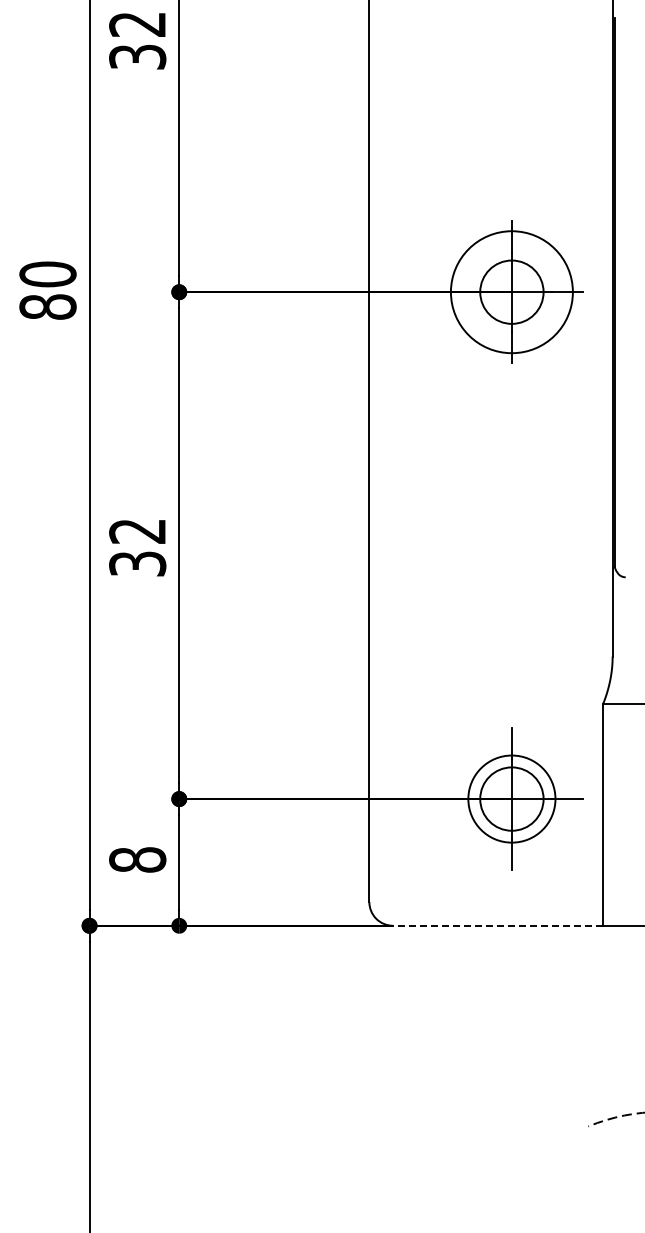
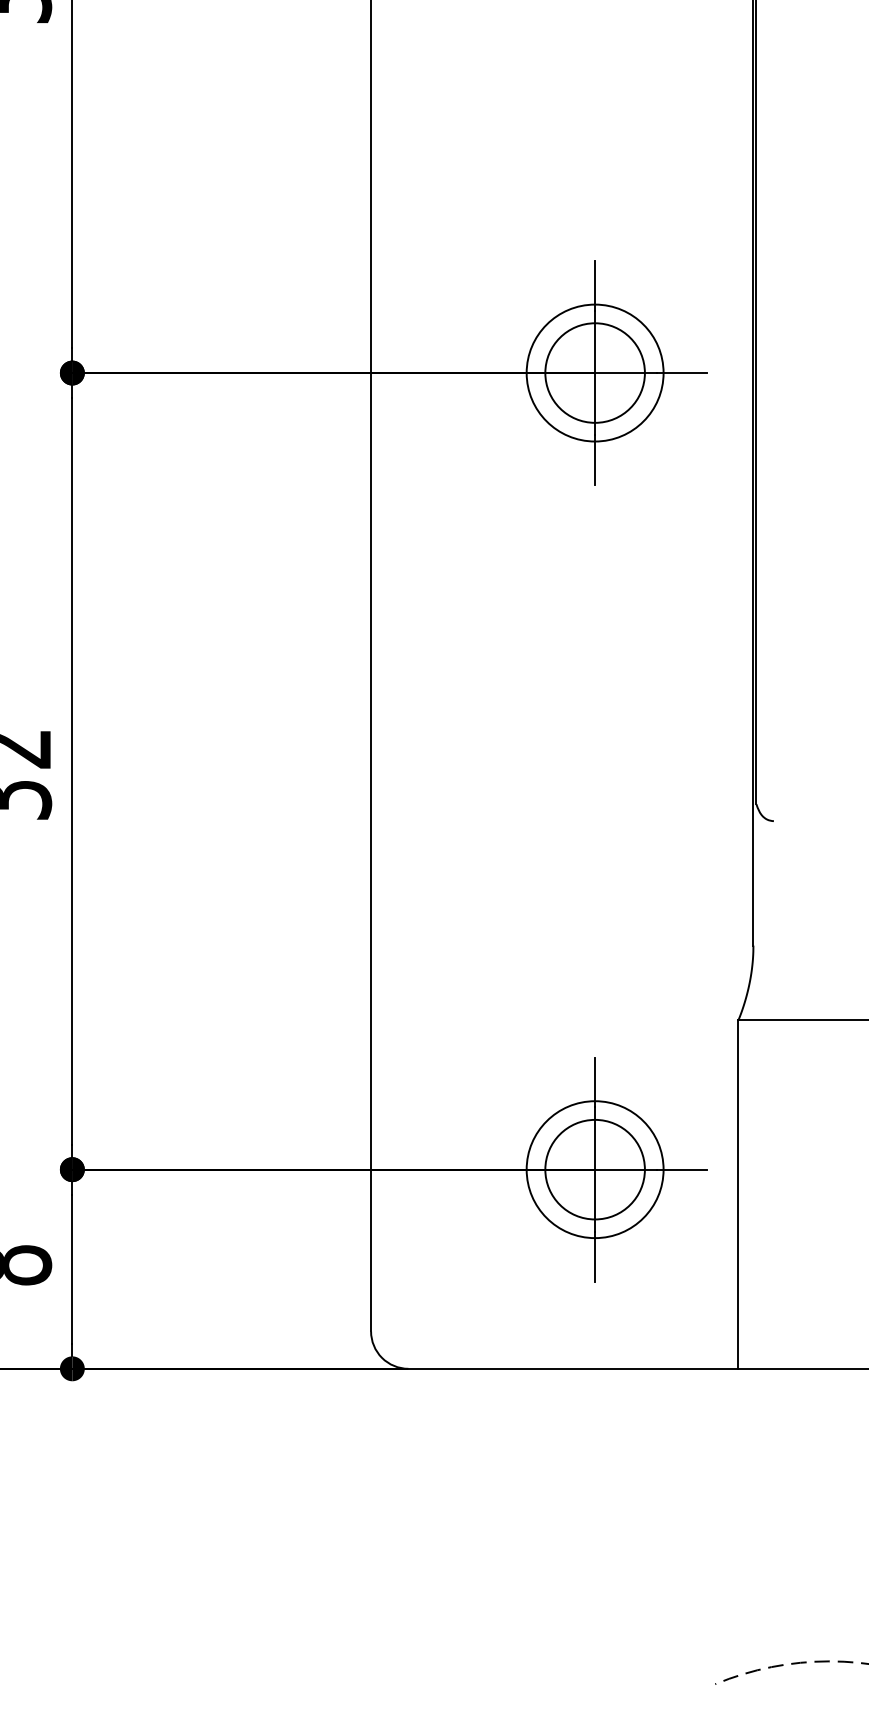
circle: (511, 291) -> (594, 371), size x0.71
line: (498, 925) -> (574, 1368), dashed -> solid

